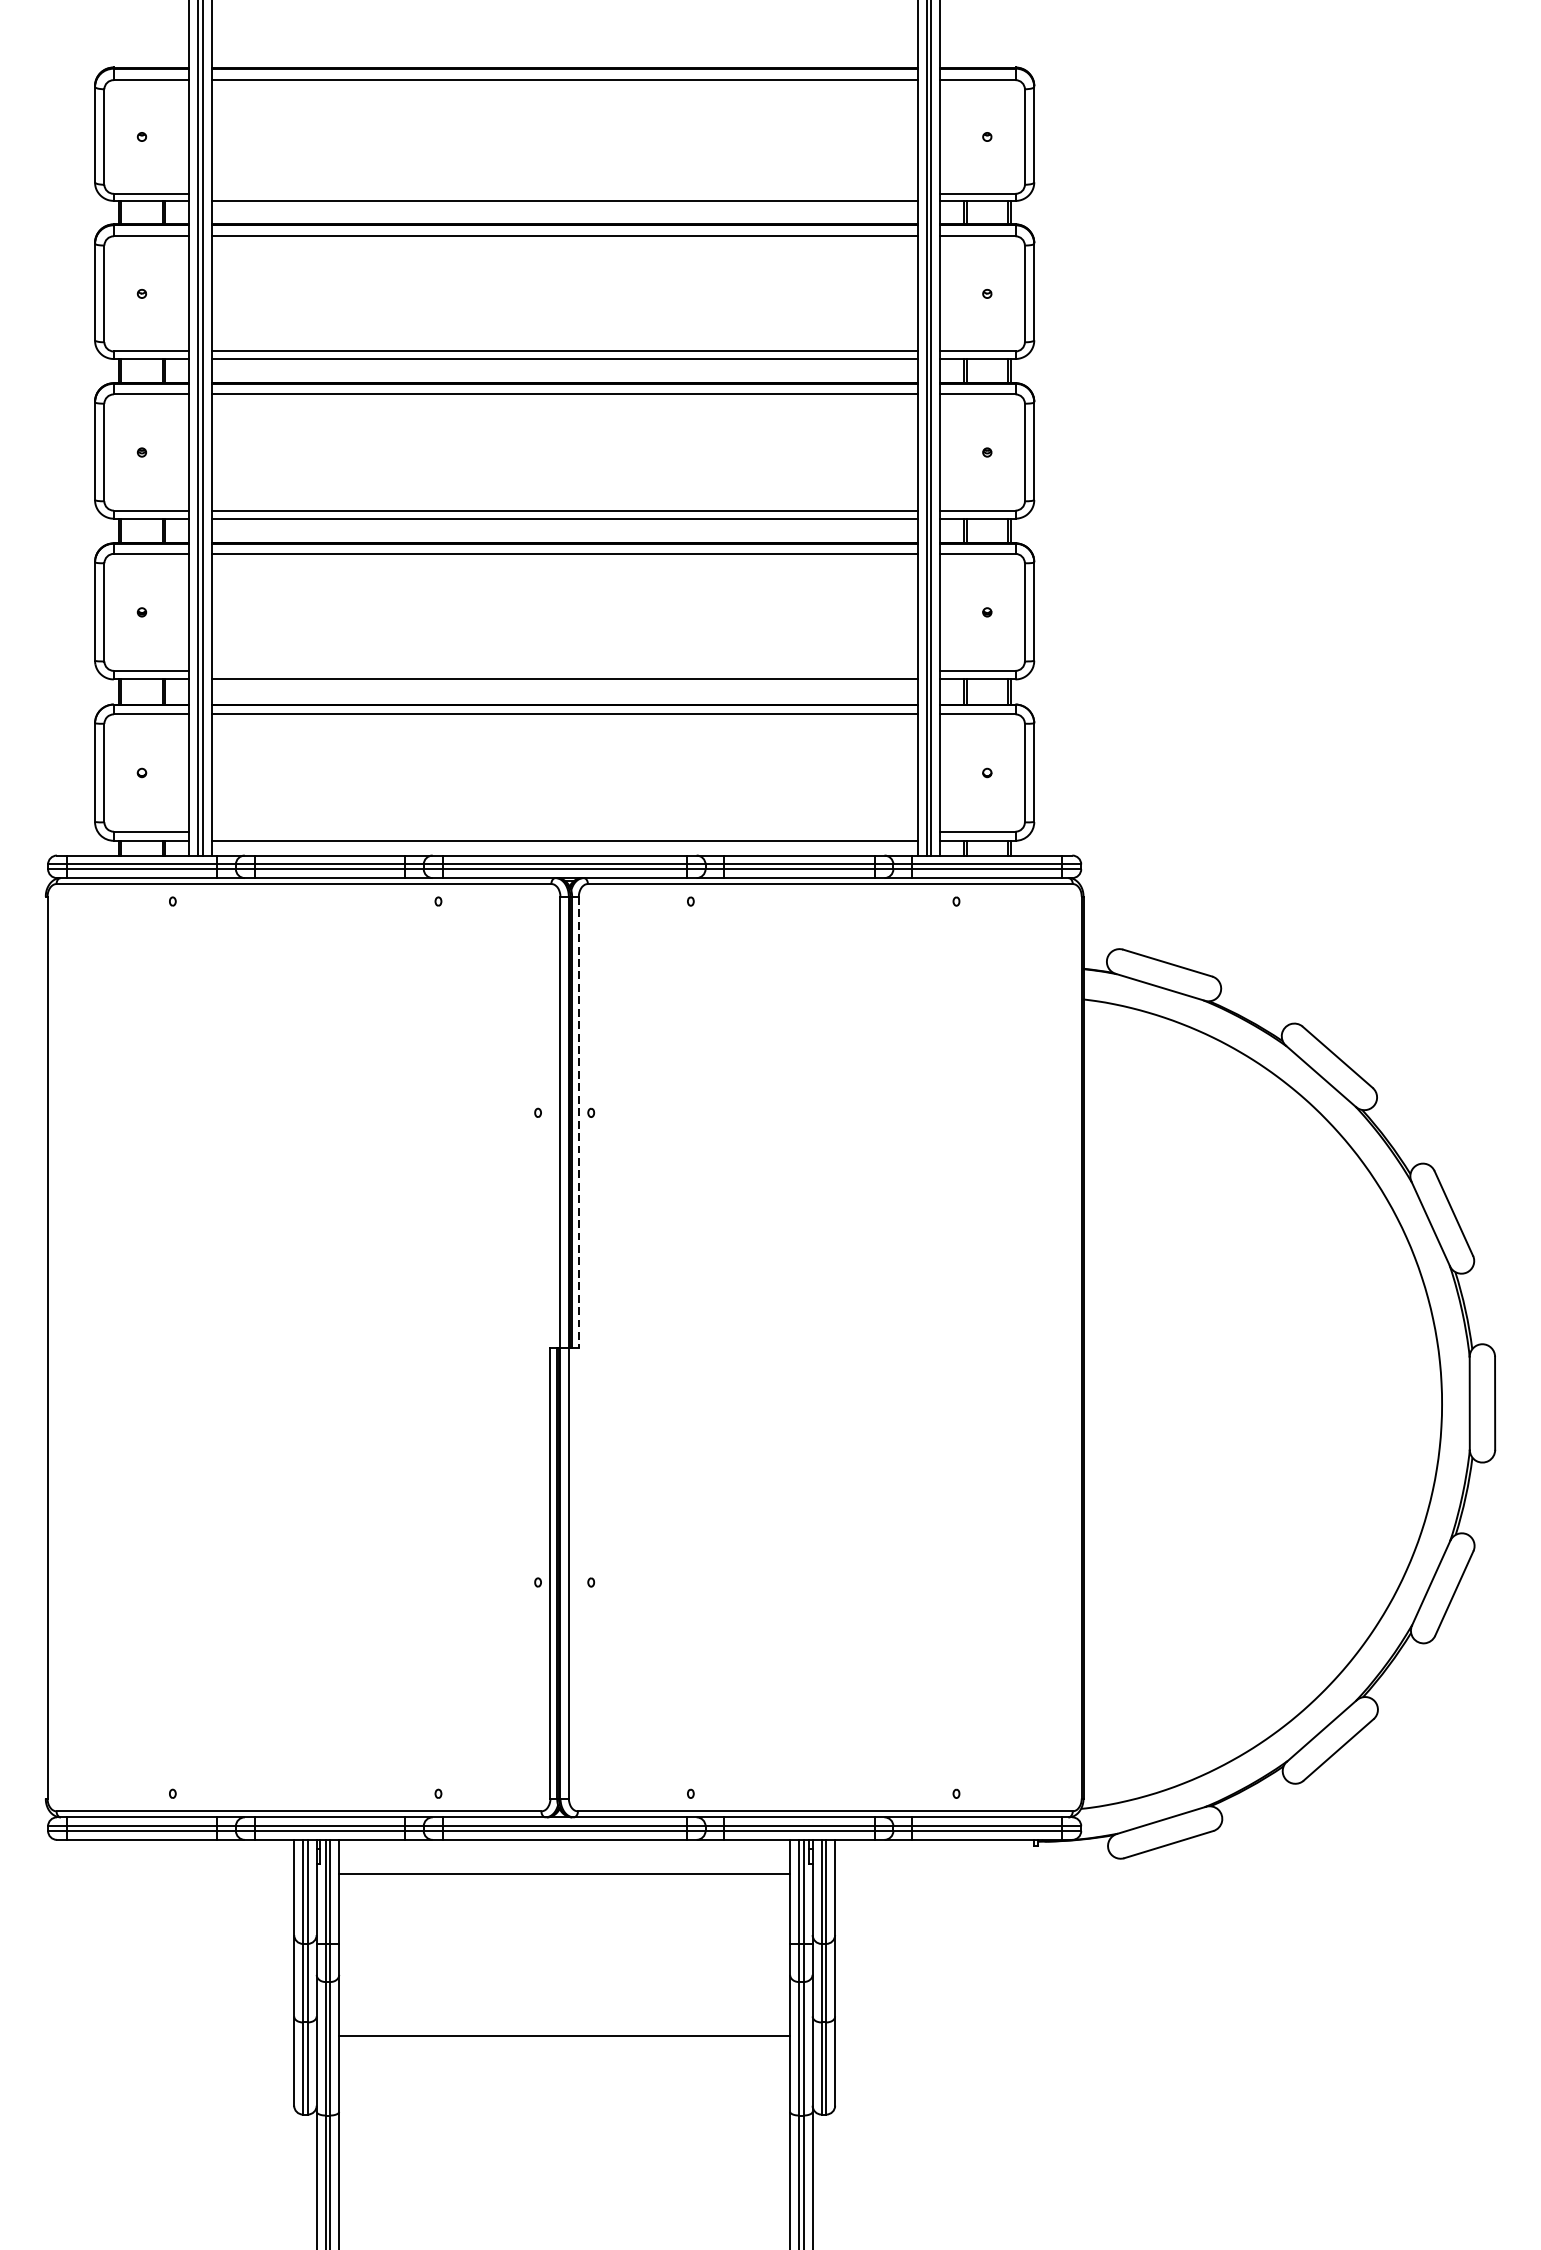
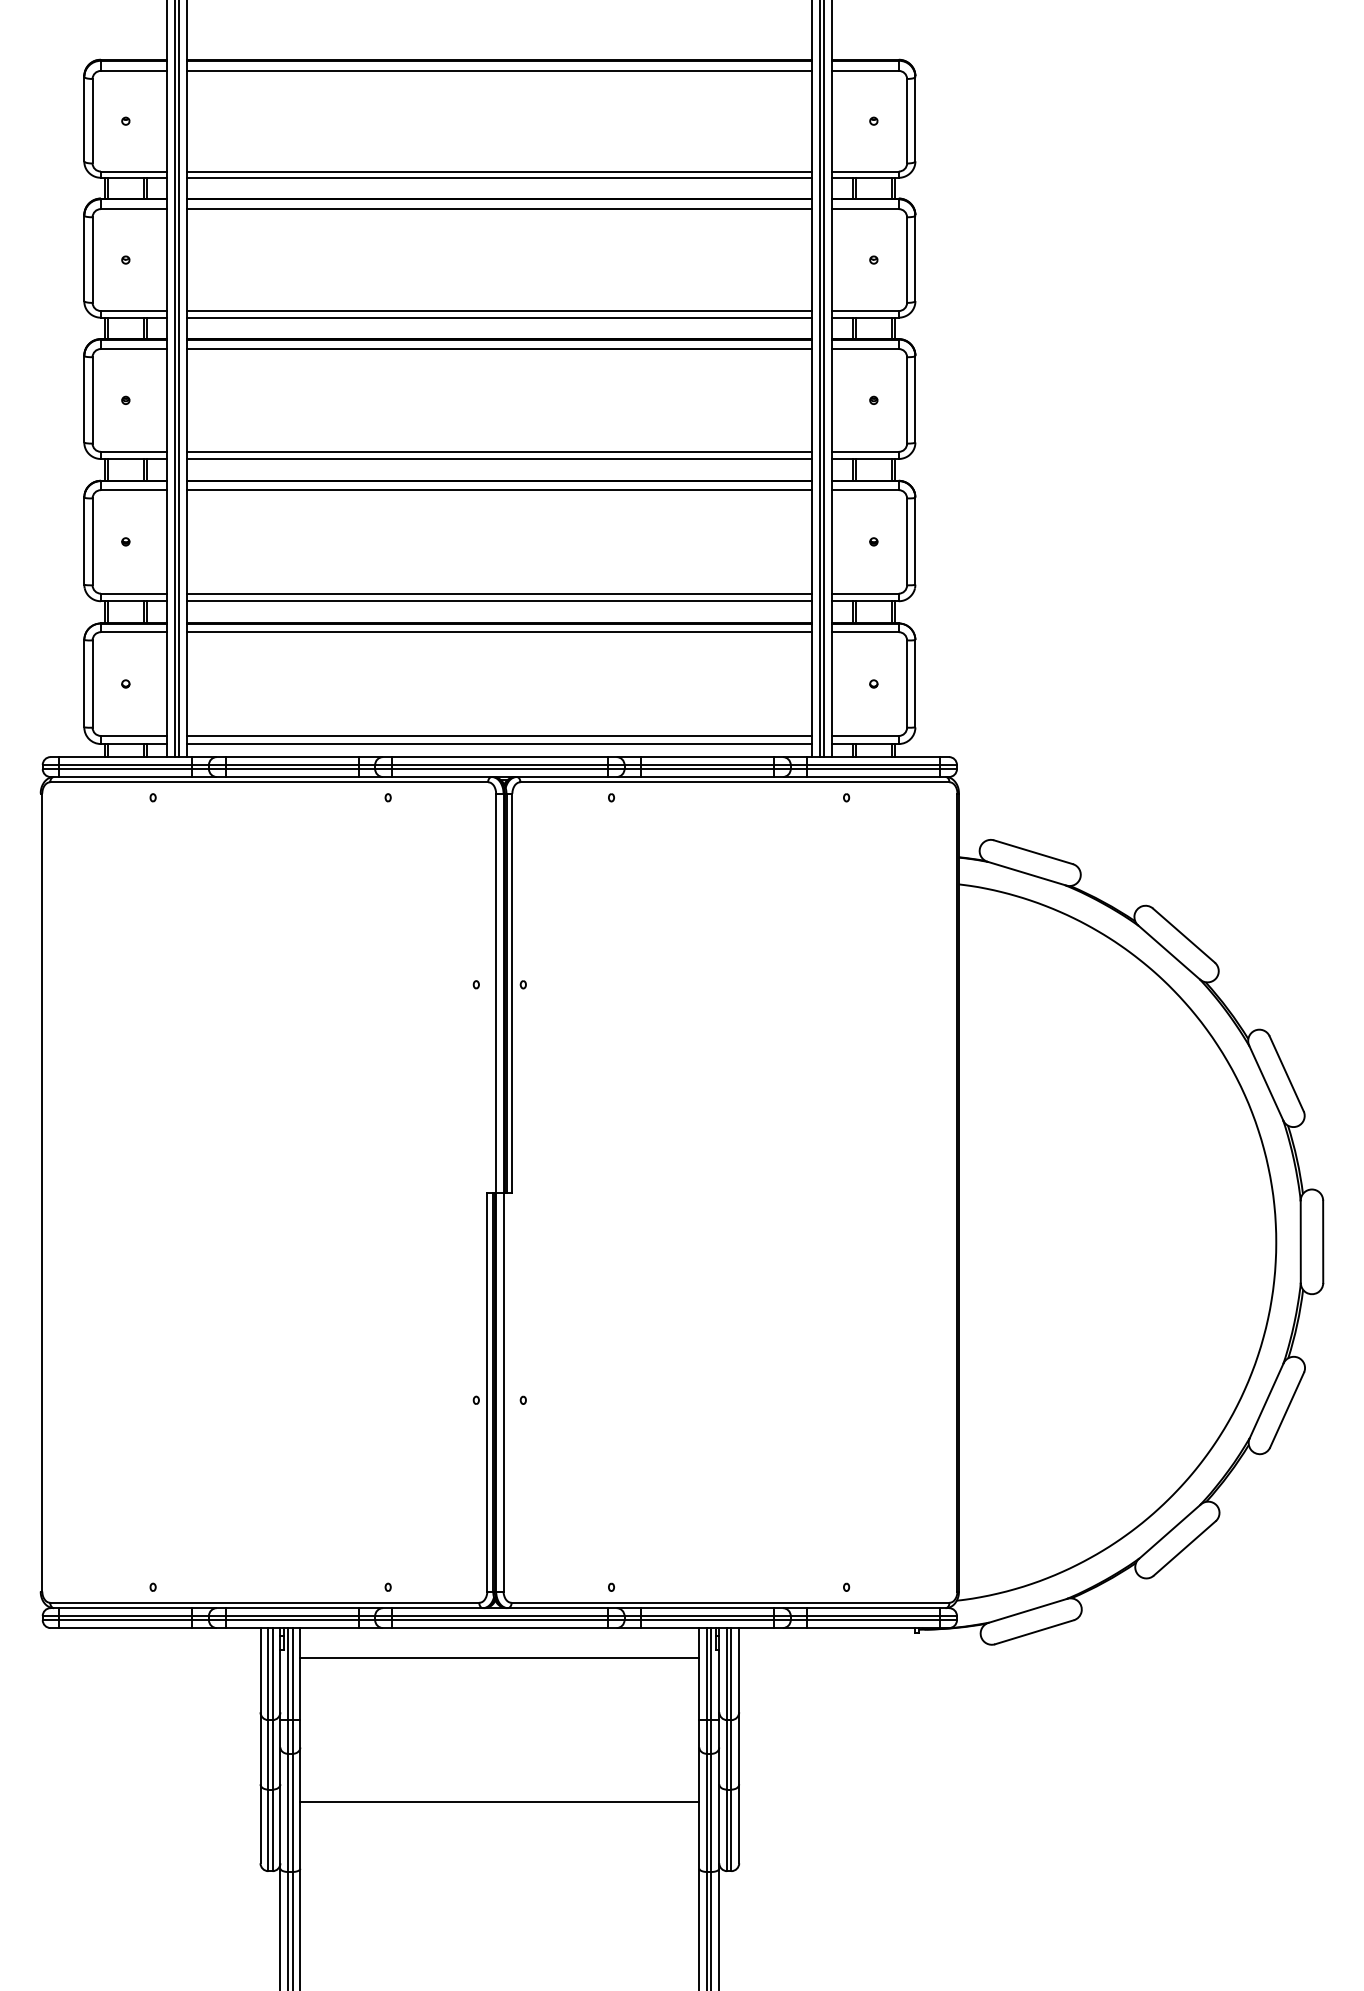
line: (564, 193) -> (499, 171), added
line: (564, 670) -> (499, 593), added
line: (564, 831) -> (499, 735), added
line: (578, 1122) -> (512, 993), dashed -> solid

